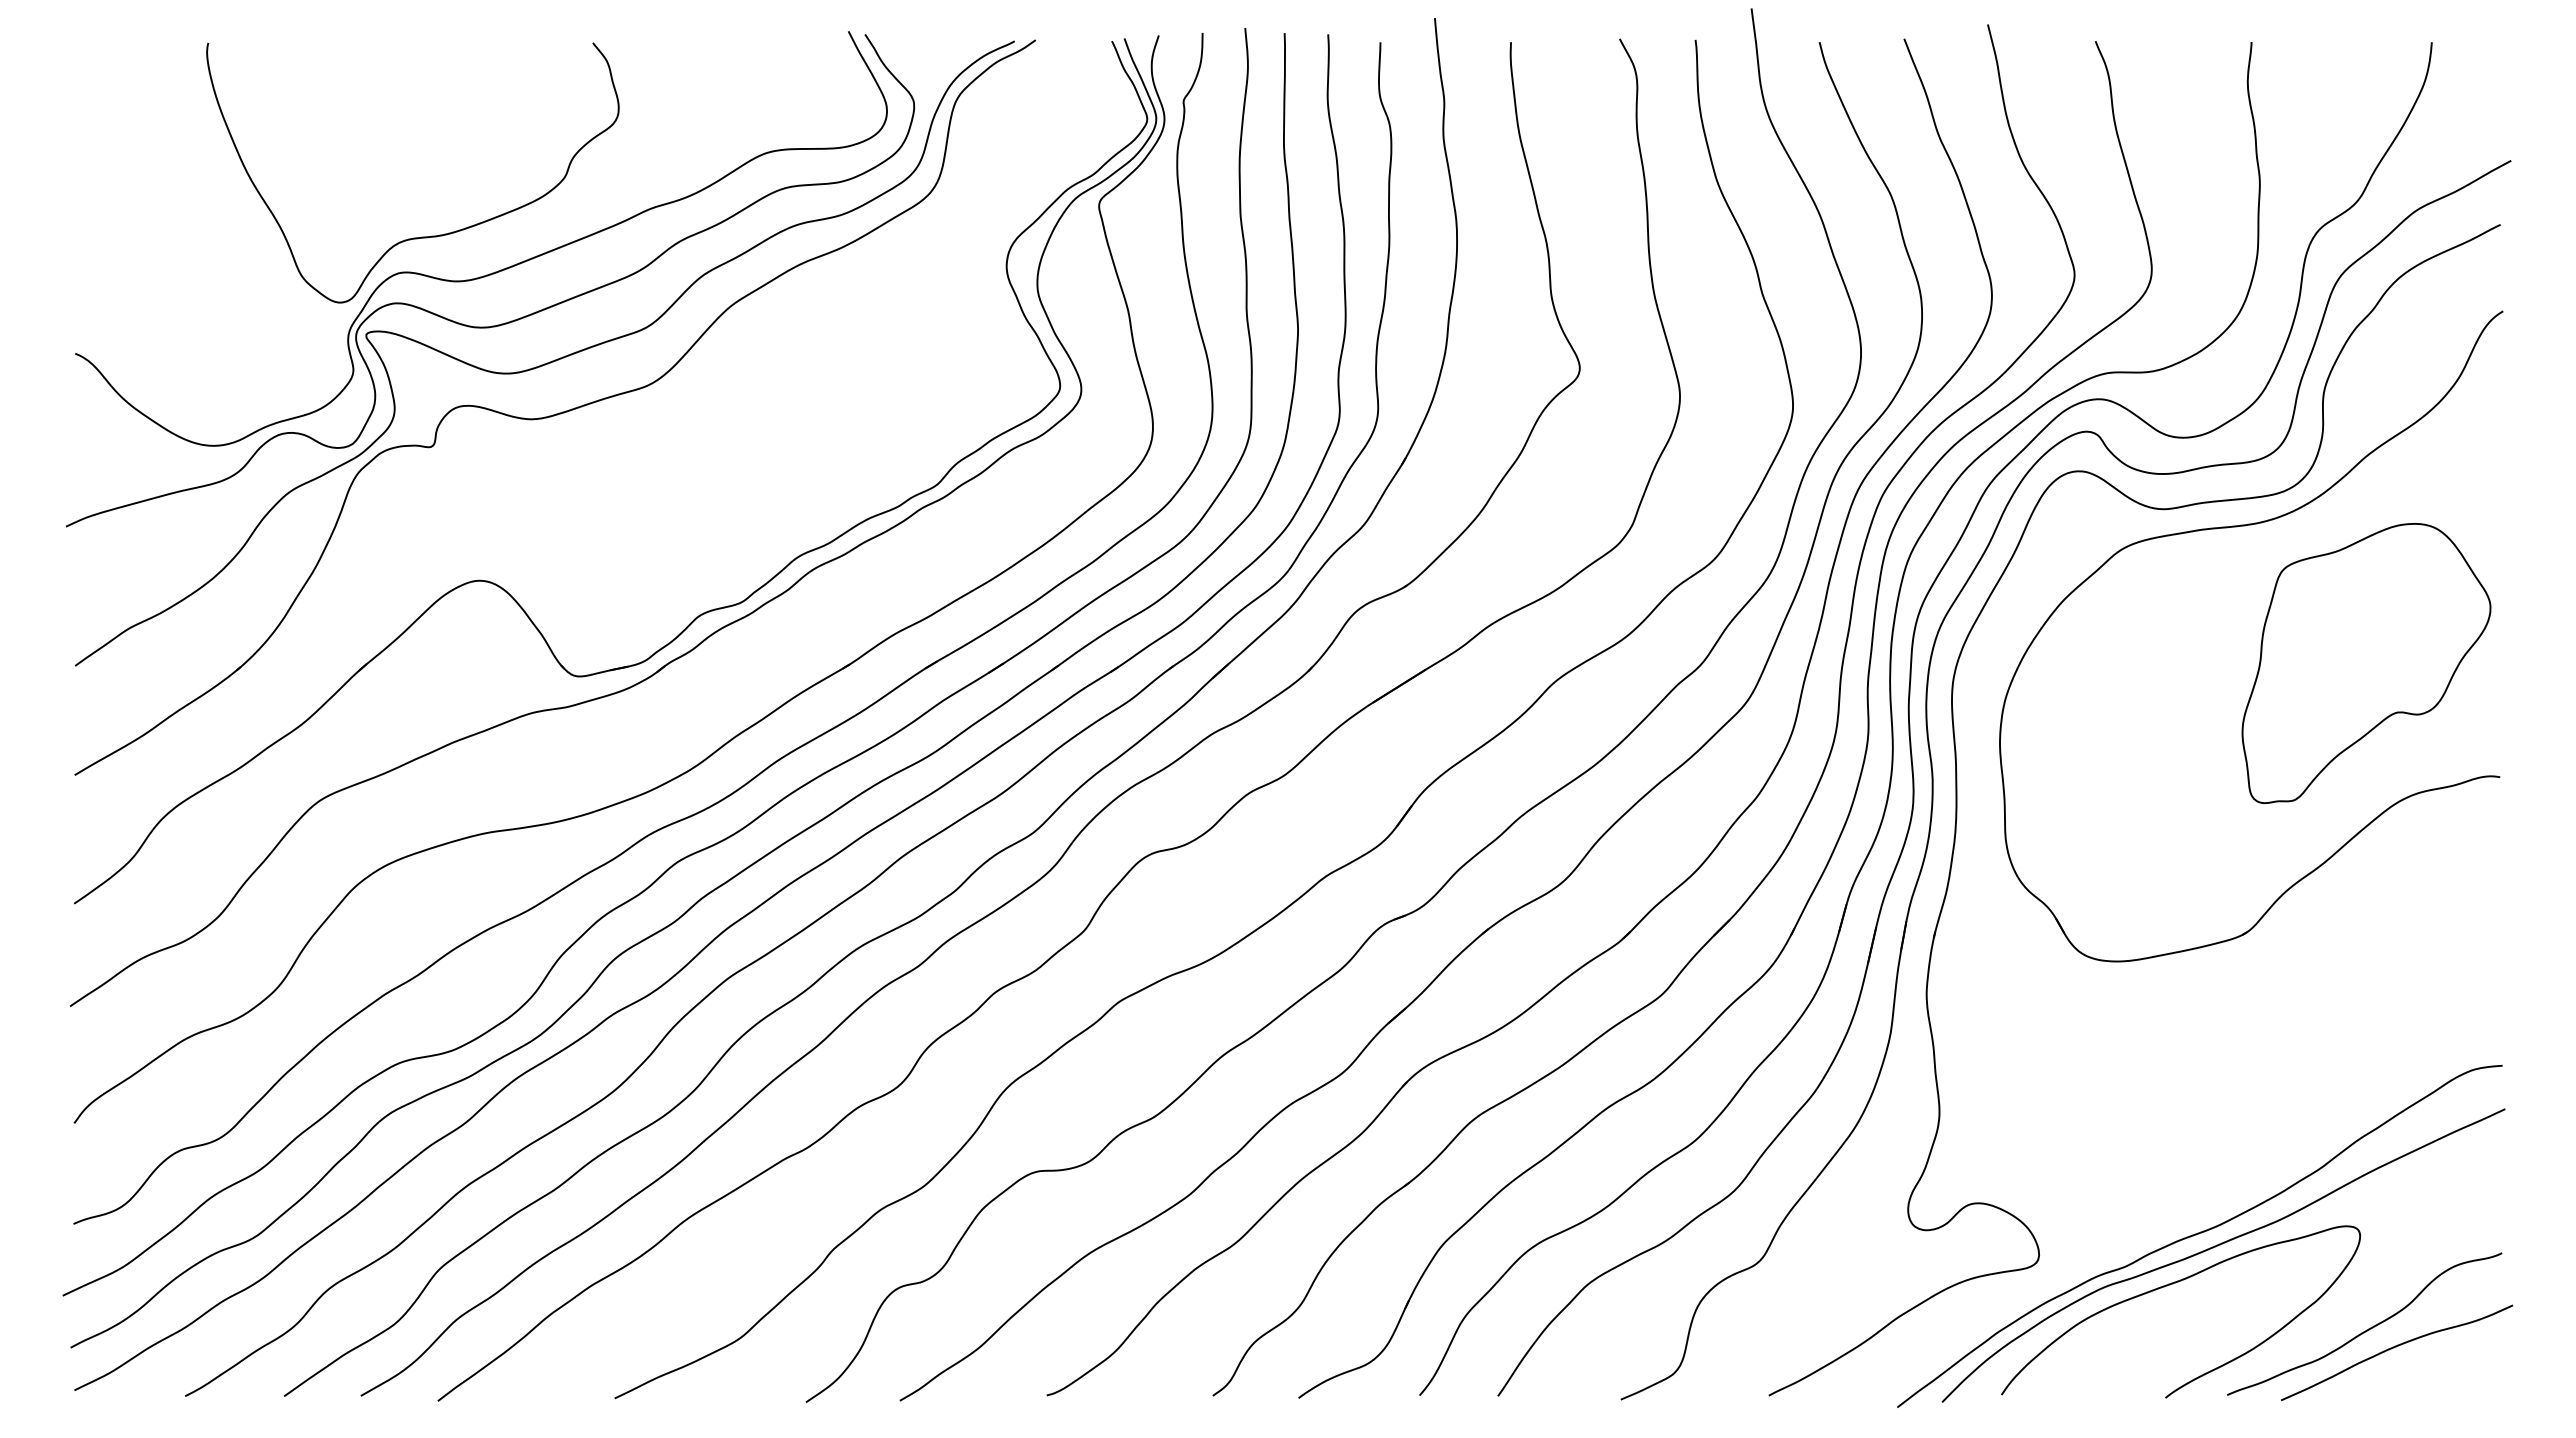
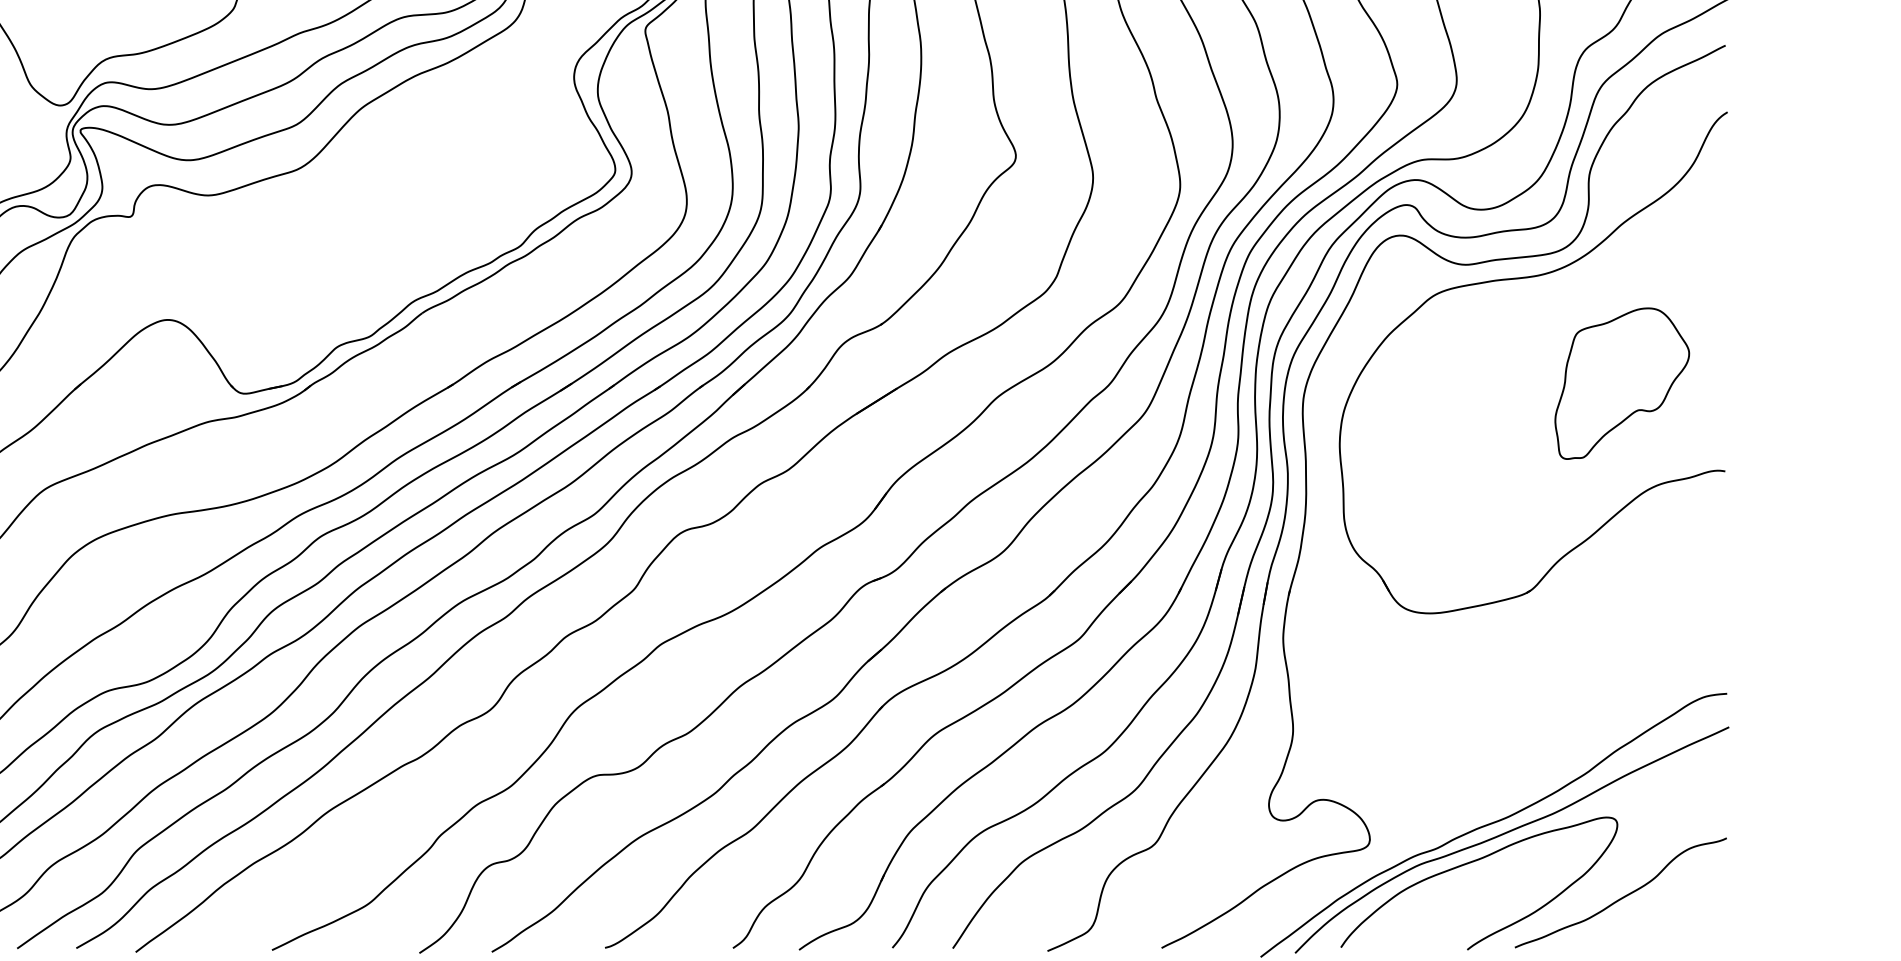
part: (2366, 663) -> (1622, 383), size x0.7
curve: (2396, 1347) -> (1645, 910), removed

